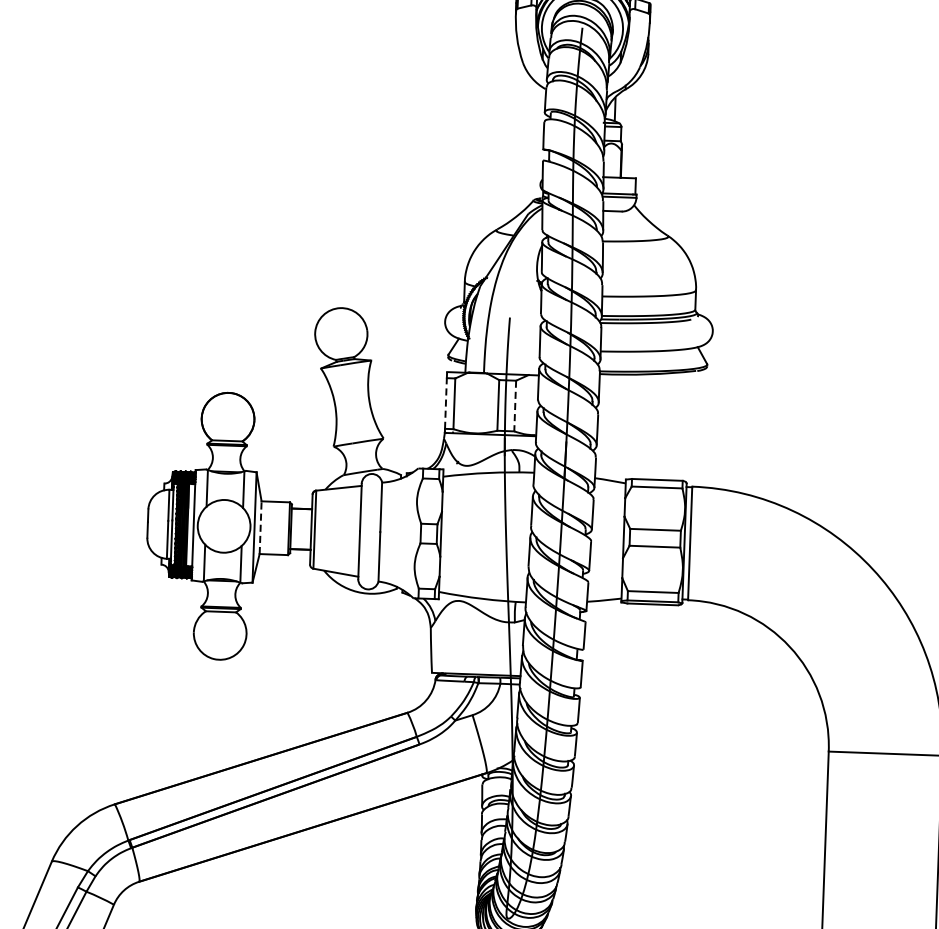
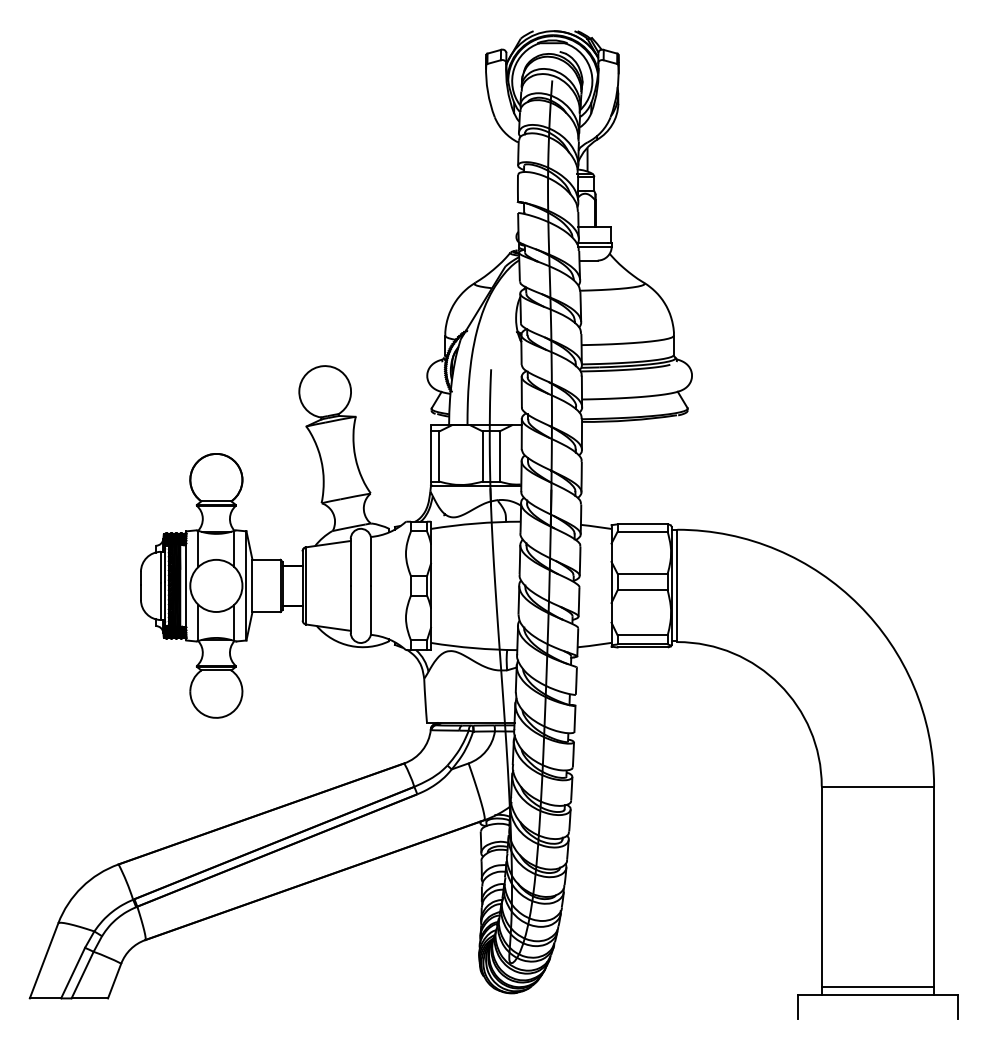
line: (446, 403) -> (431, 456), dashed -> solid
line: (515, 407) -> (499, 457), dashed -> solid
line: (260, 527) -> (252, 585), dashed -> solid

